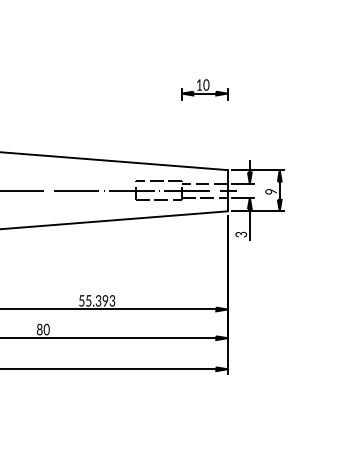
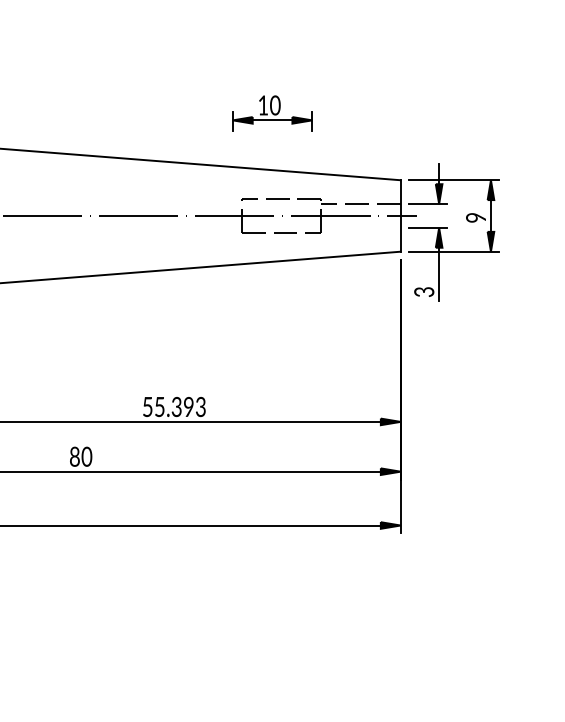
part: (204, 89) -> (272, 113), moved
line: (204, 197) -> (360, 227), removed

